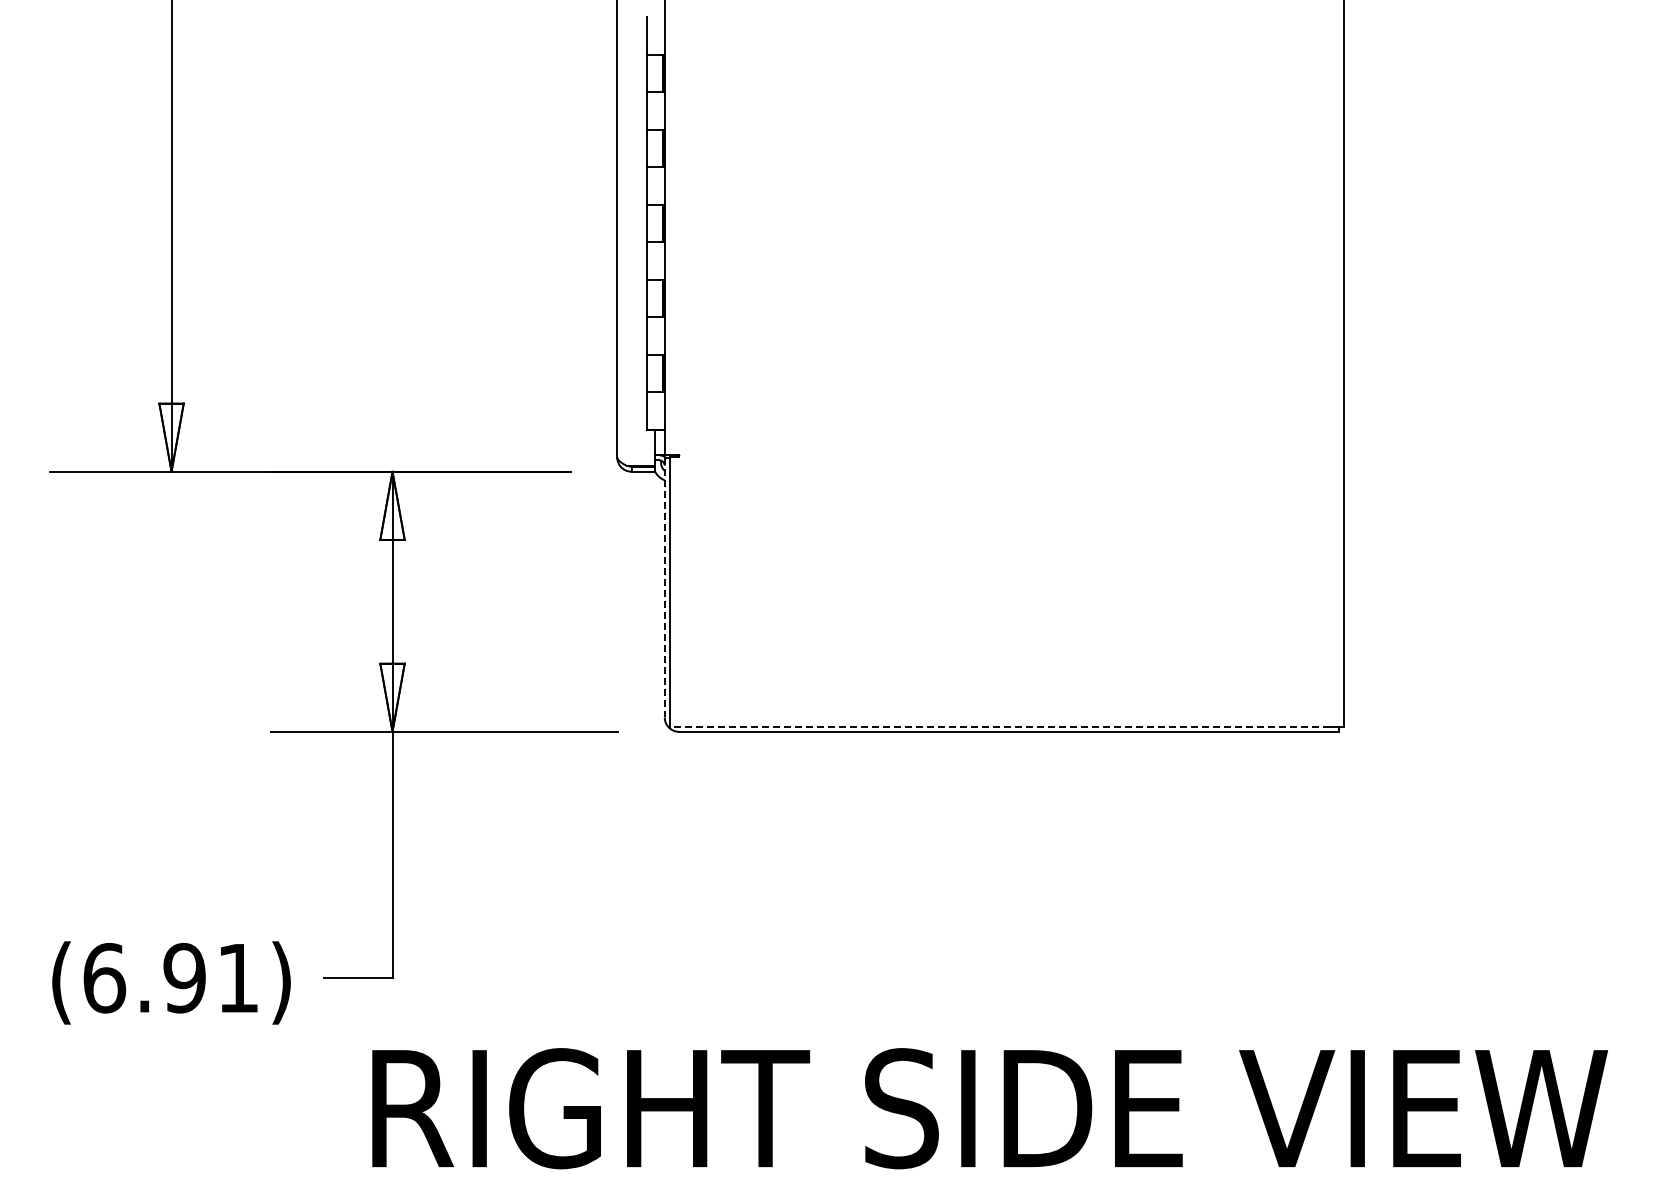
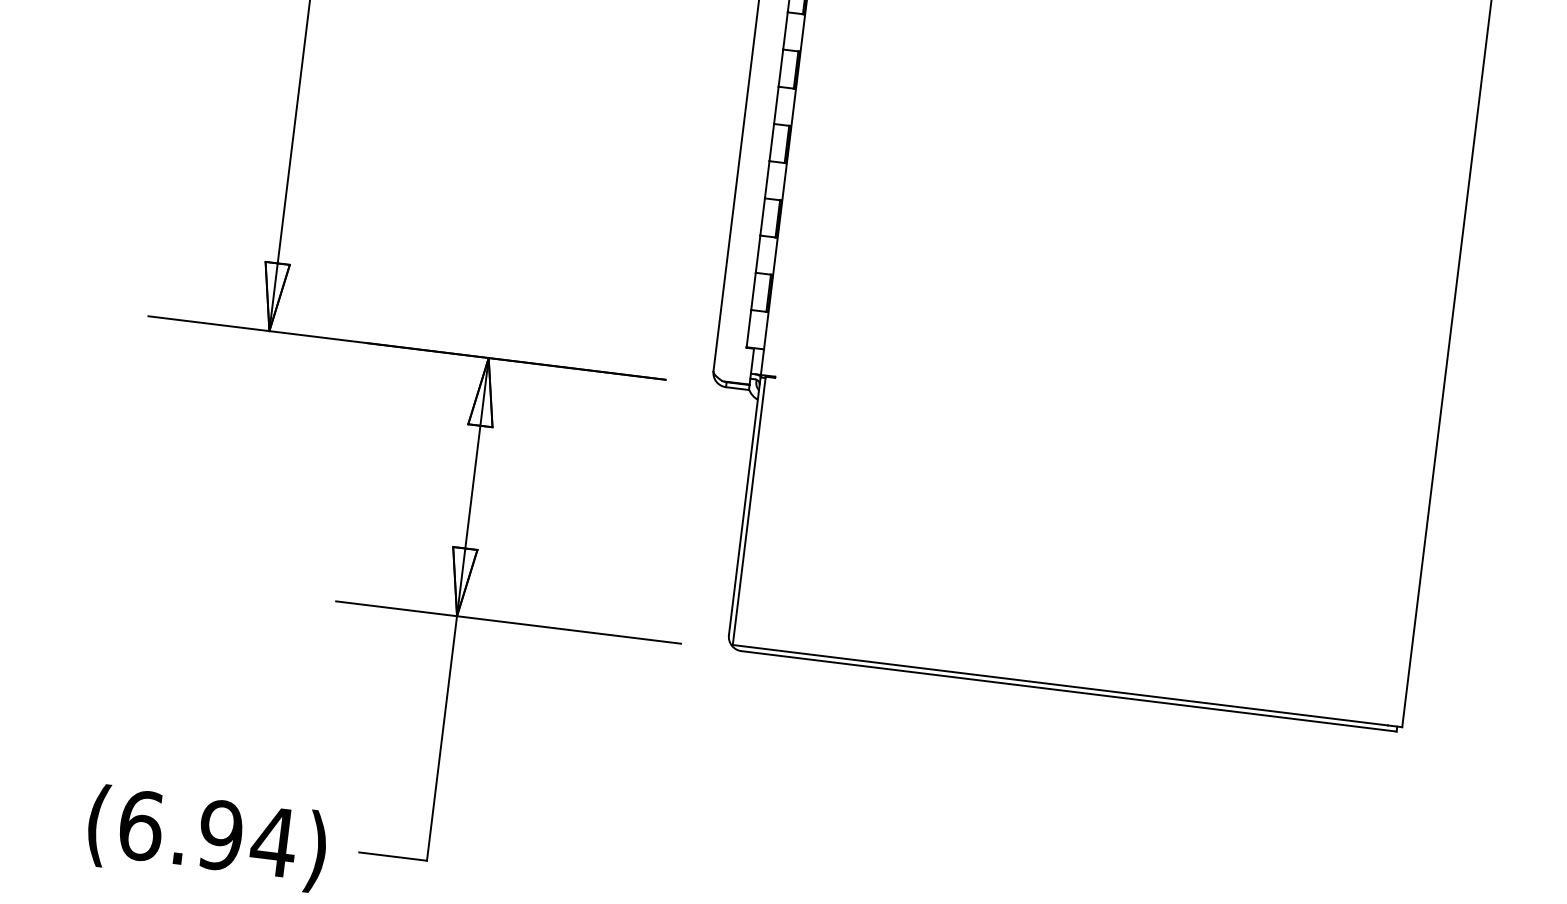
line: (664, 587) -> (744, 506), dashed -> solid
line: (999, 726) -> (1060, 684), dashed -> solid
text: (237, 978) -> (273, 842), (6.91) -> (6.94)

